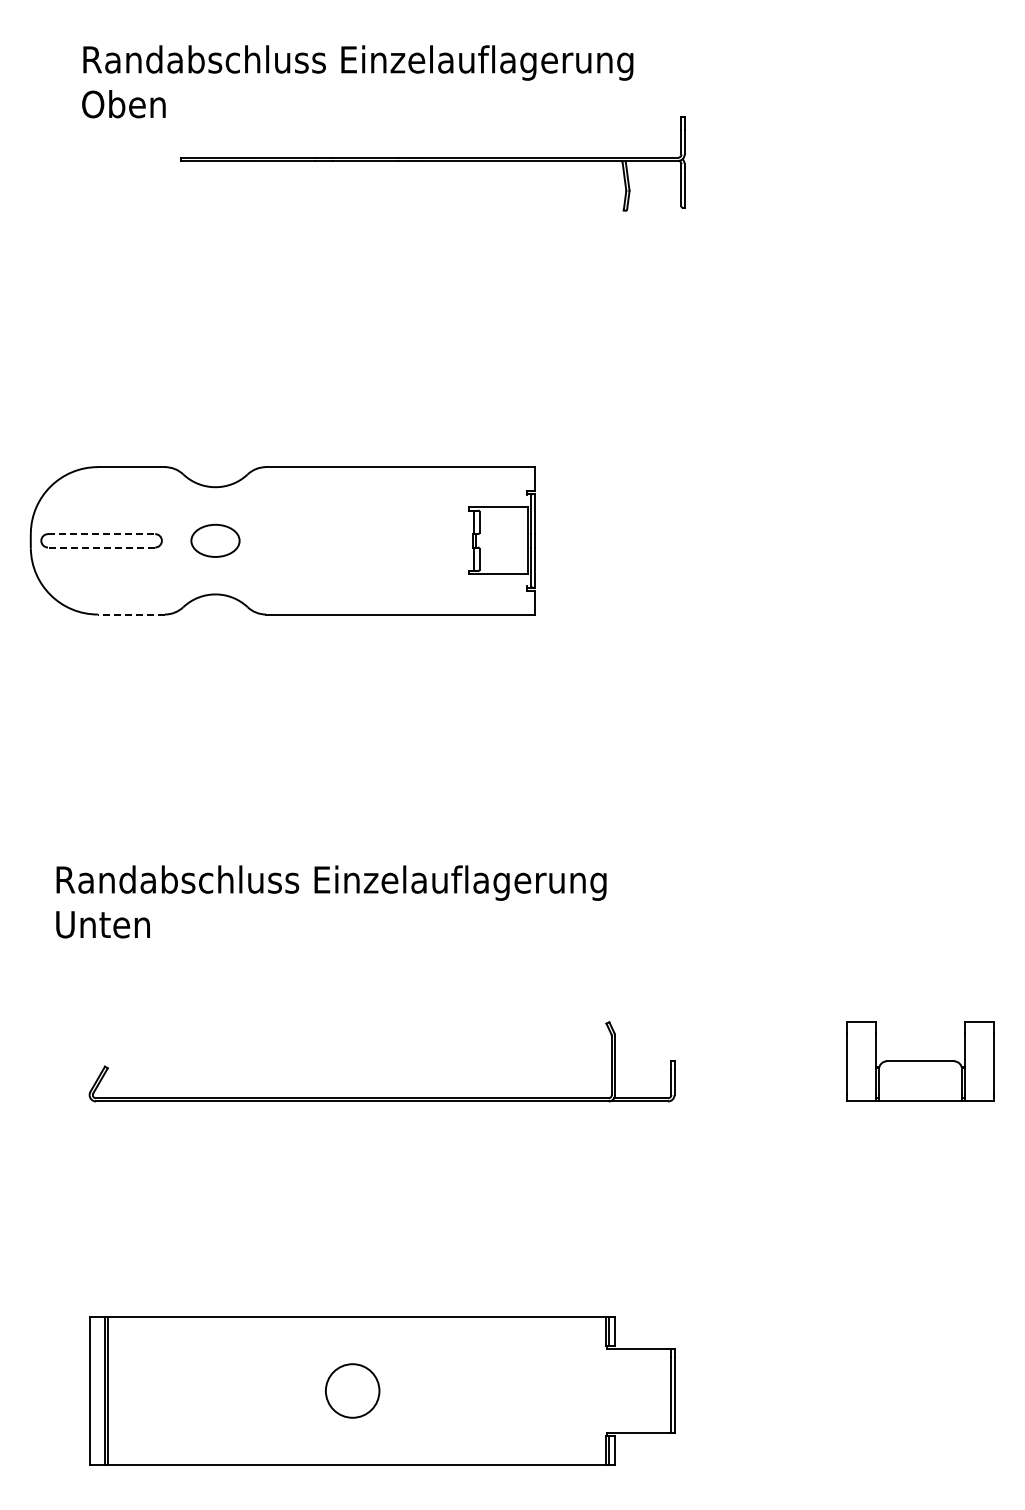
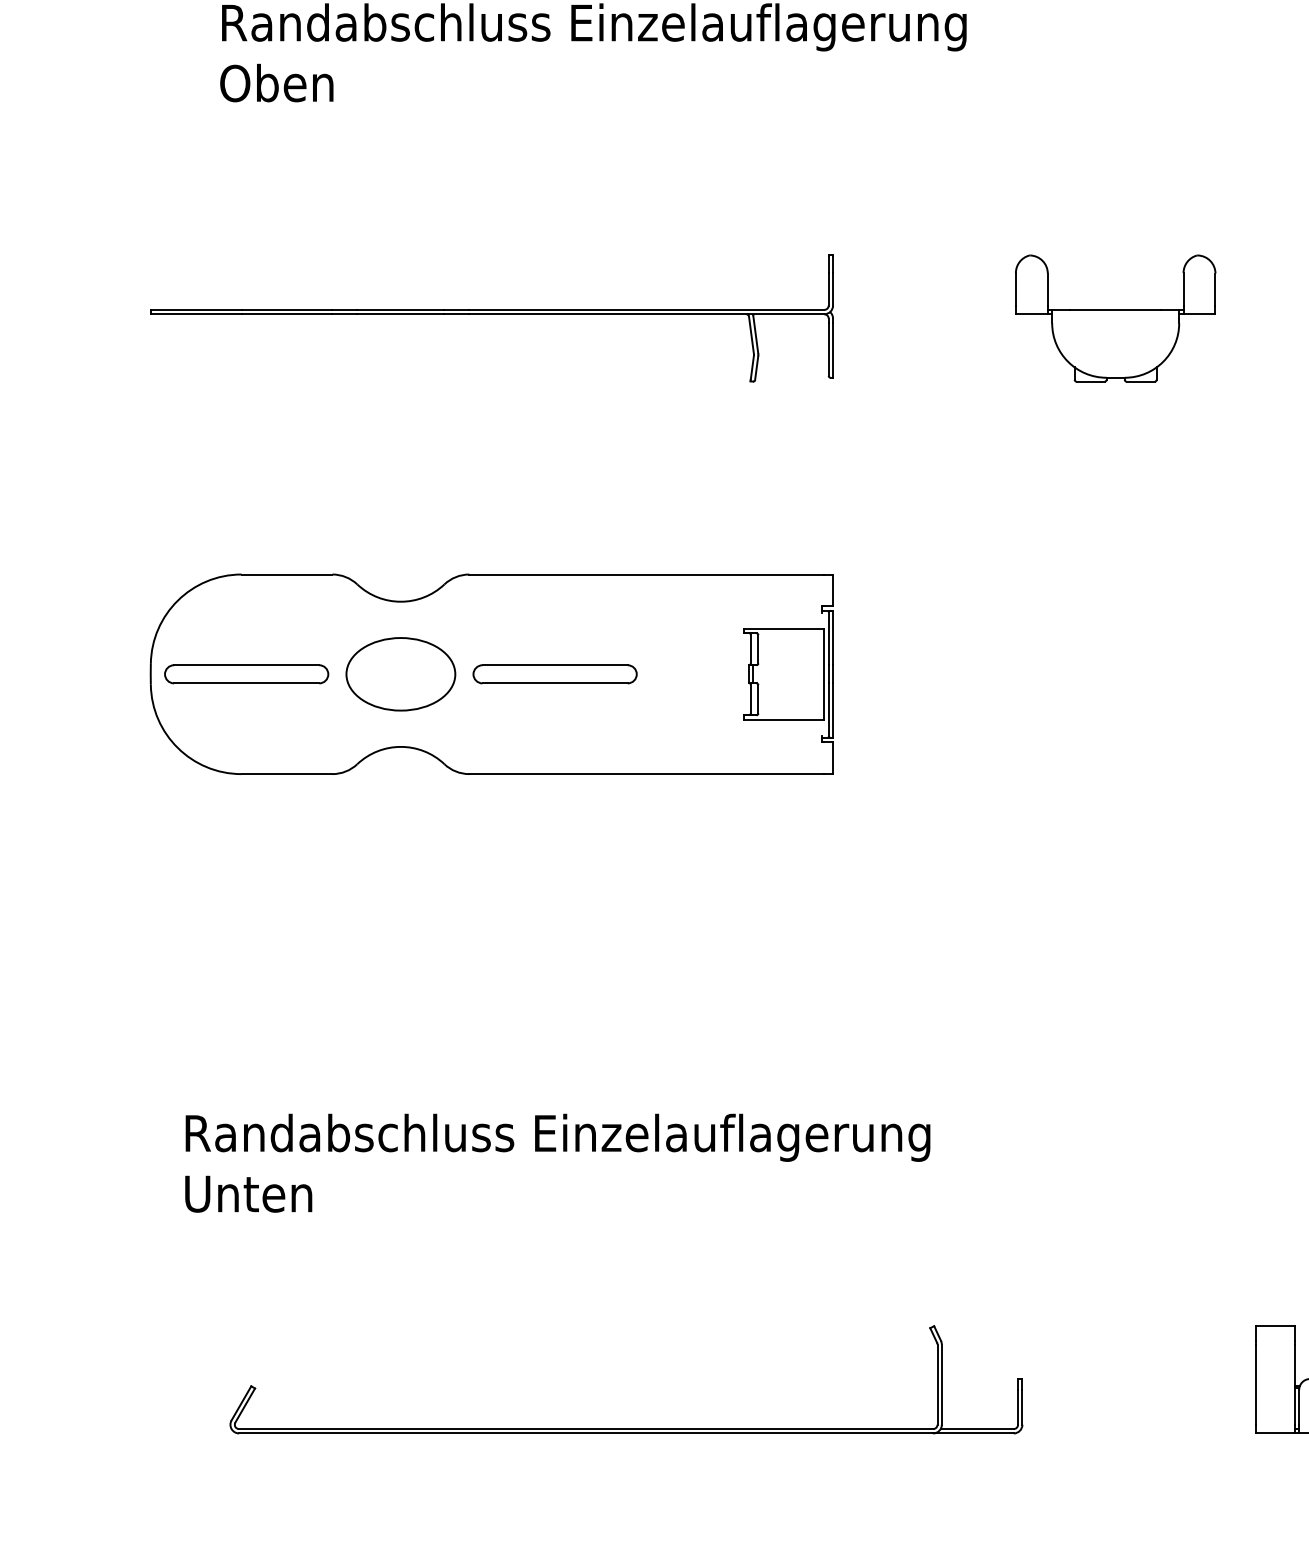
part: (432, 163) -> (491, 317), moved
part: (742, 277) -> (1114, 317), added
line: (101, 534) -> (246, 665), dashed -> solid
part: (215, 540) -> (400, 673), size x1.67
part: (329, 540) -> (555, 673), added
line: (101, 547) -> (246, 683), dashed -> solid
line: (131, 614) -> (287, 774), dashed -> solid

